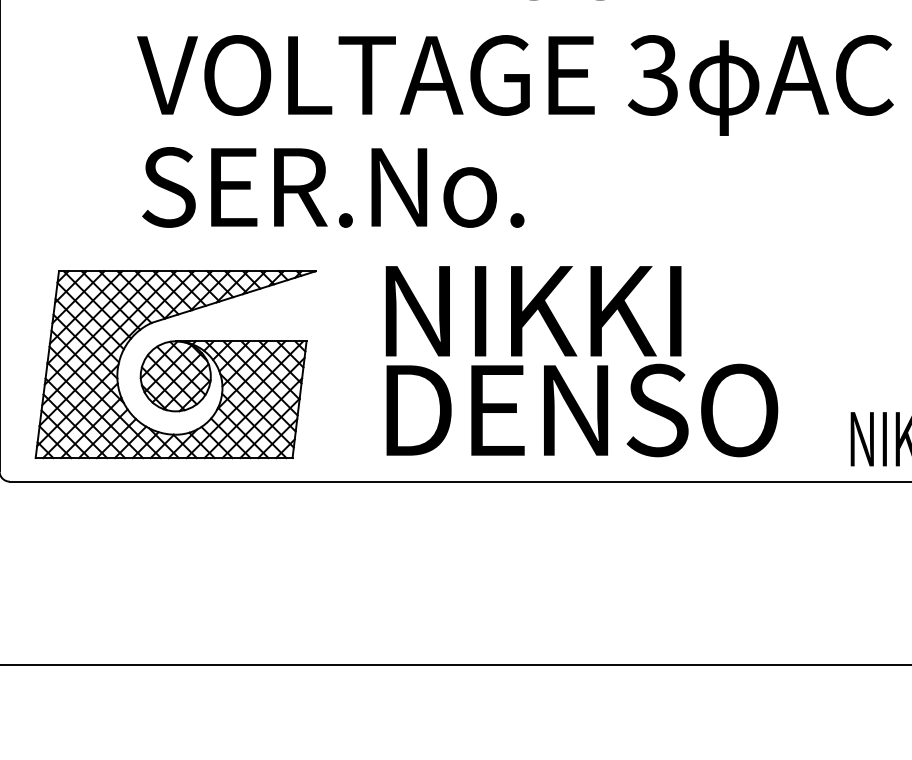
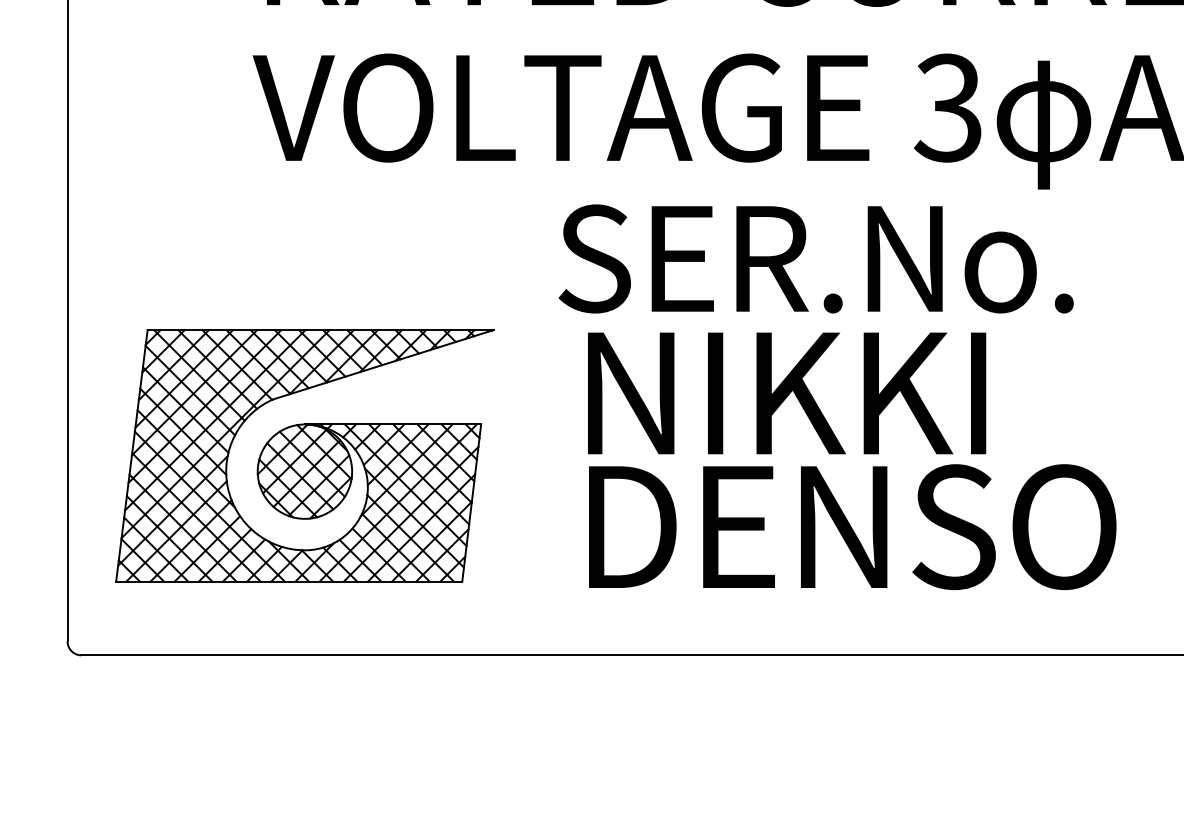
text: (333, 187) -> (816, 259), moved
text: (581, 361) -> (851, 461), moved
part: (175, 364) -> (304, 455), moved

